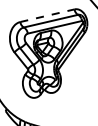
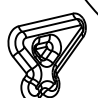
line: (47, 15) -> (45, 19), dashed -> solid

